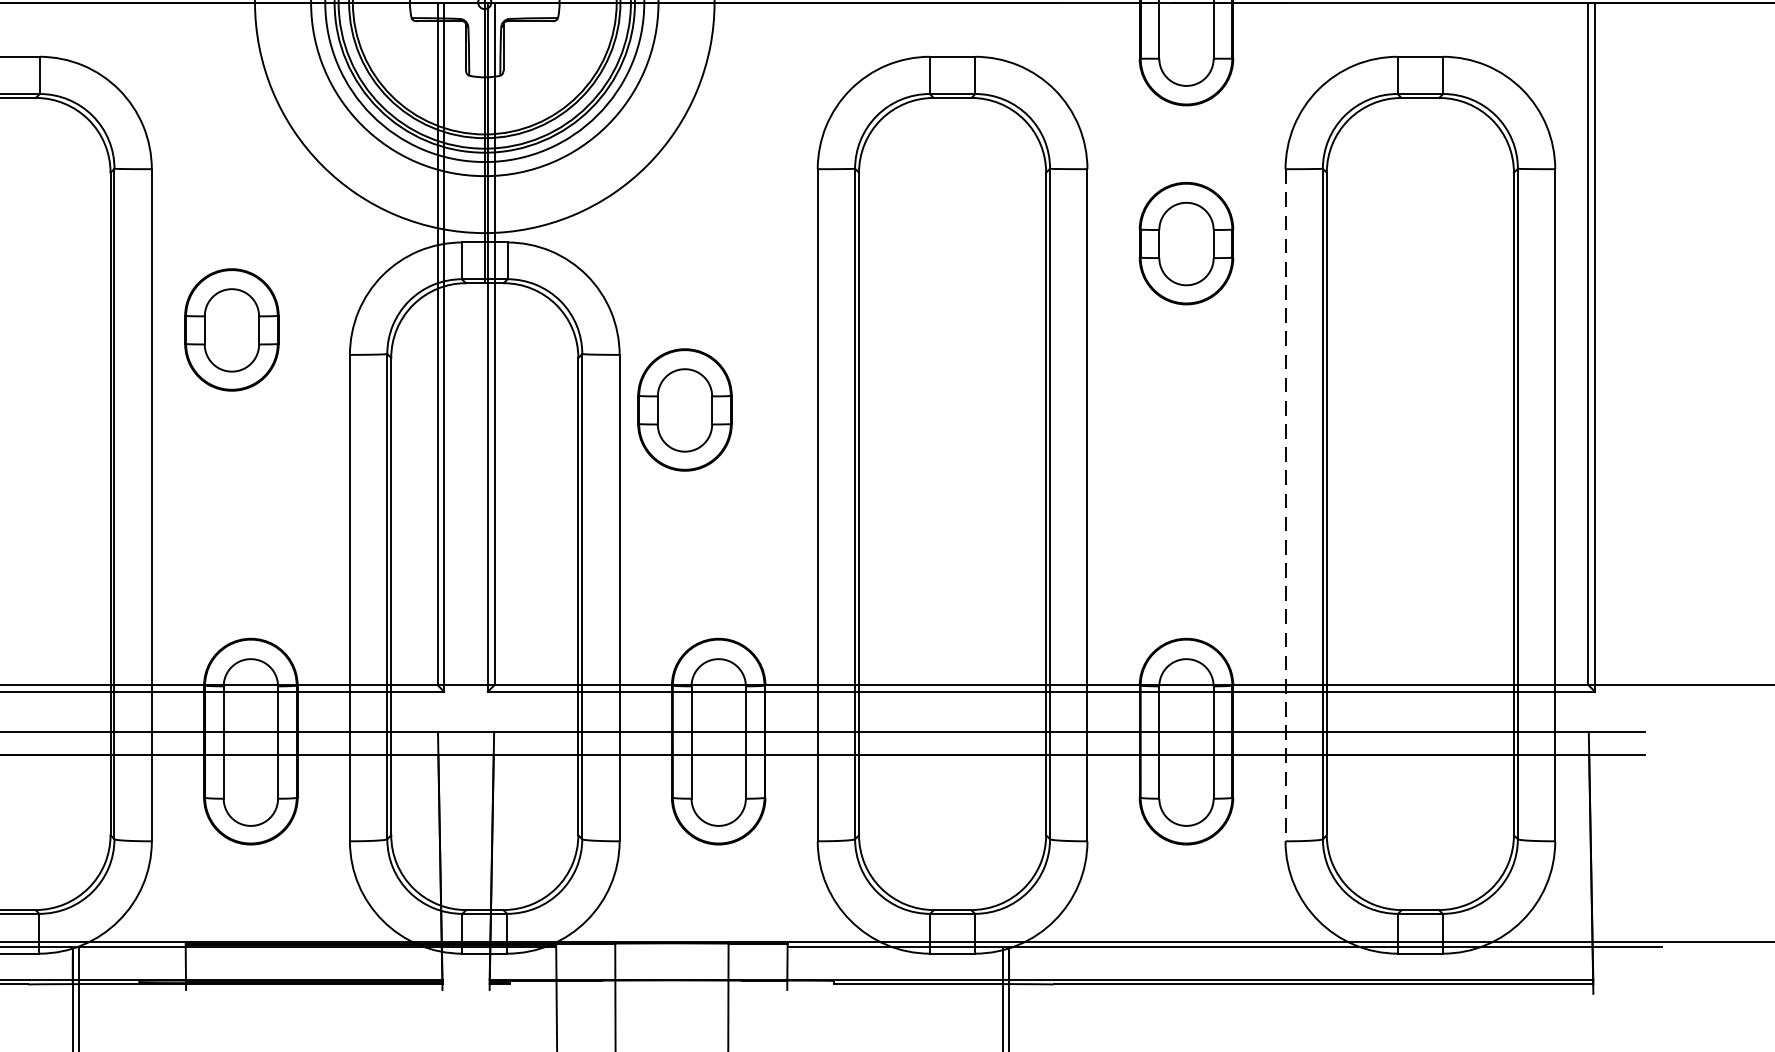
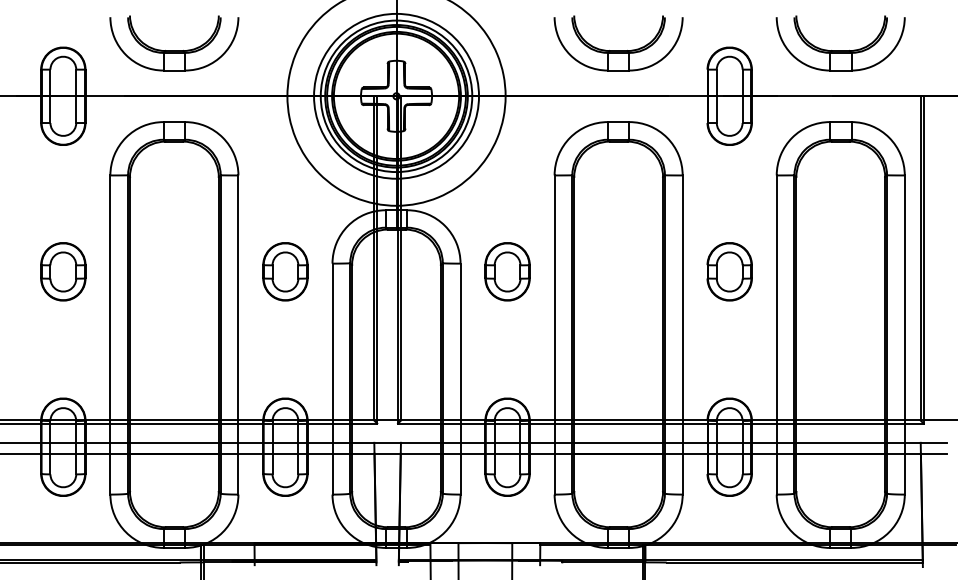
part: (1186, 242) -> (729, 271), moved
part: (231, 329) -> (285, 271), moved
part: (684, 409) -> (507, 271), moved
line: (1285, 506) -> (776, 335), dashed -> solid

